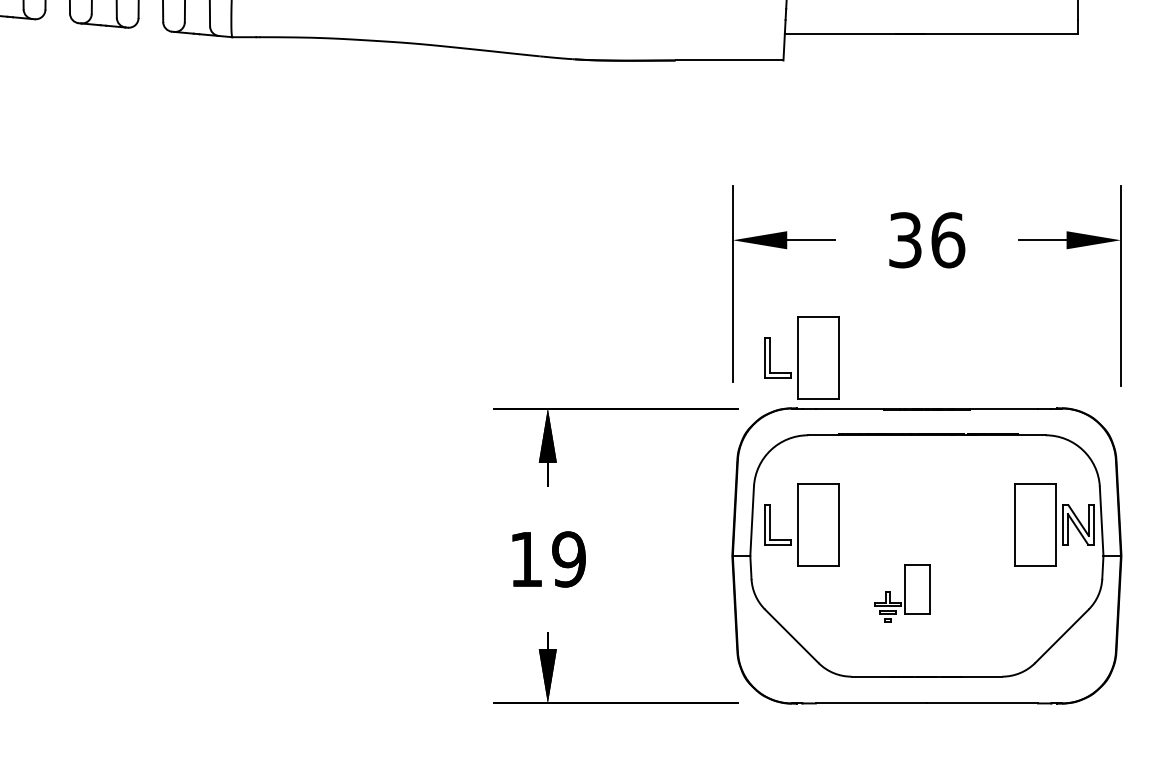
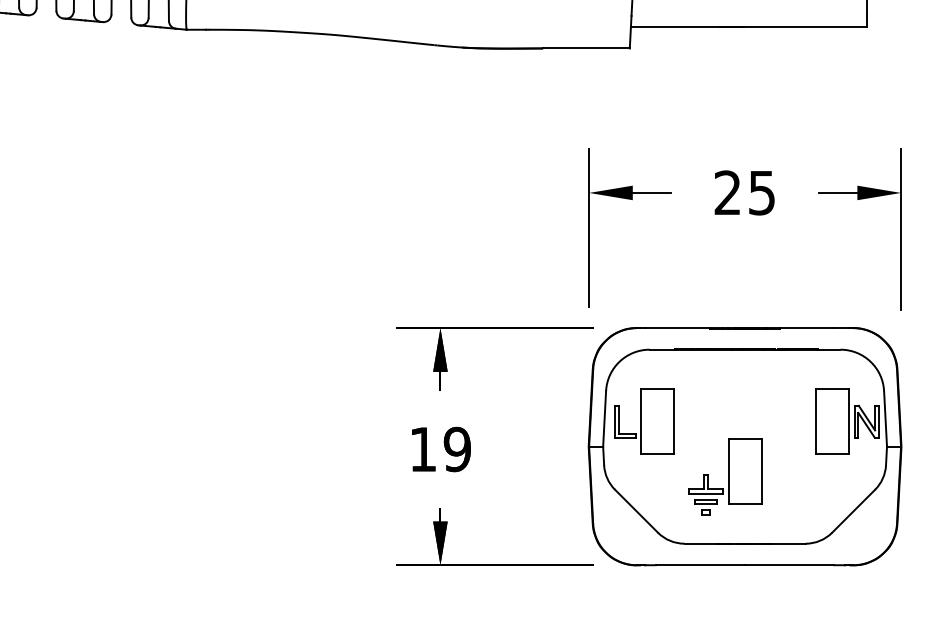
text: (926, 239) -> (744, 192), 36 -> 25
part: (801, 357) -> (644, 287), removed
part: (902, 593) -> (725, 476), size x1.67

